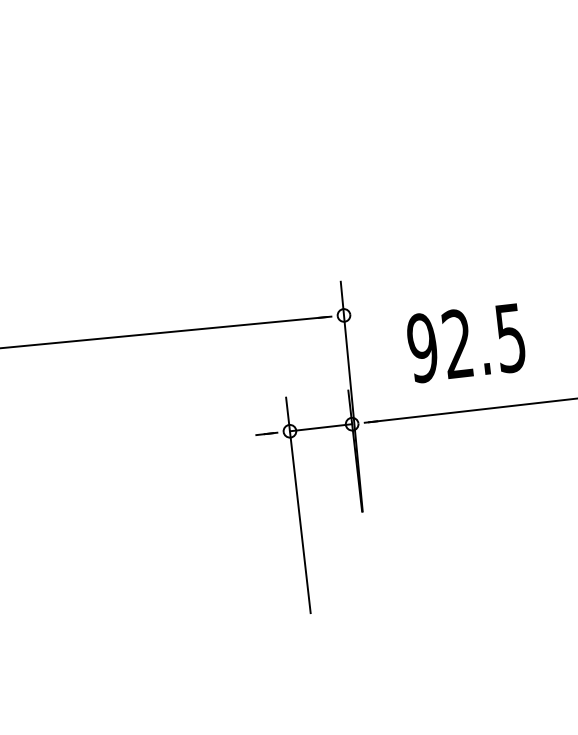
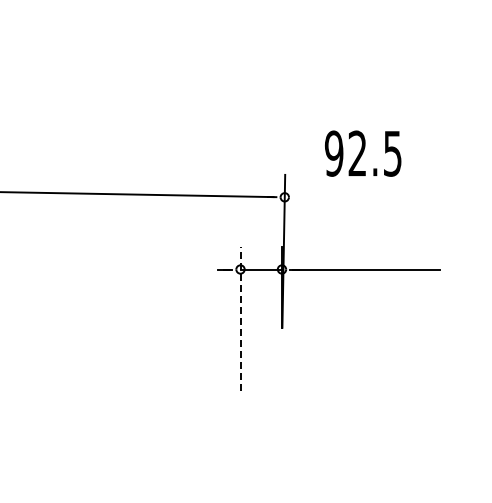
text: (466, 342) -> (363, 153), moved
line: (298, 504) -> (240, 318), solid -> dashed

